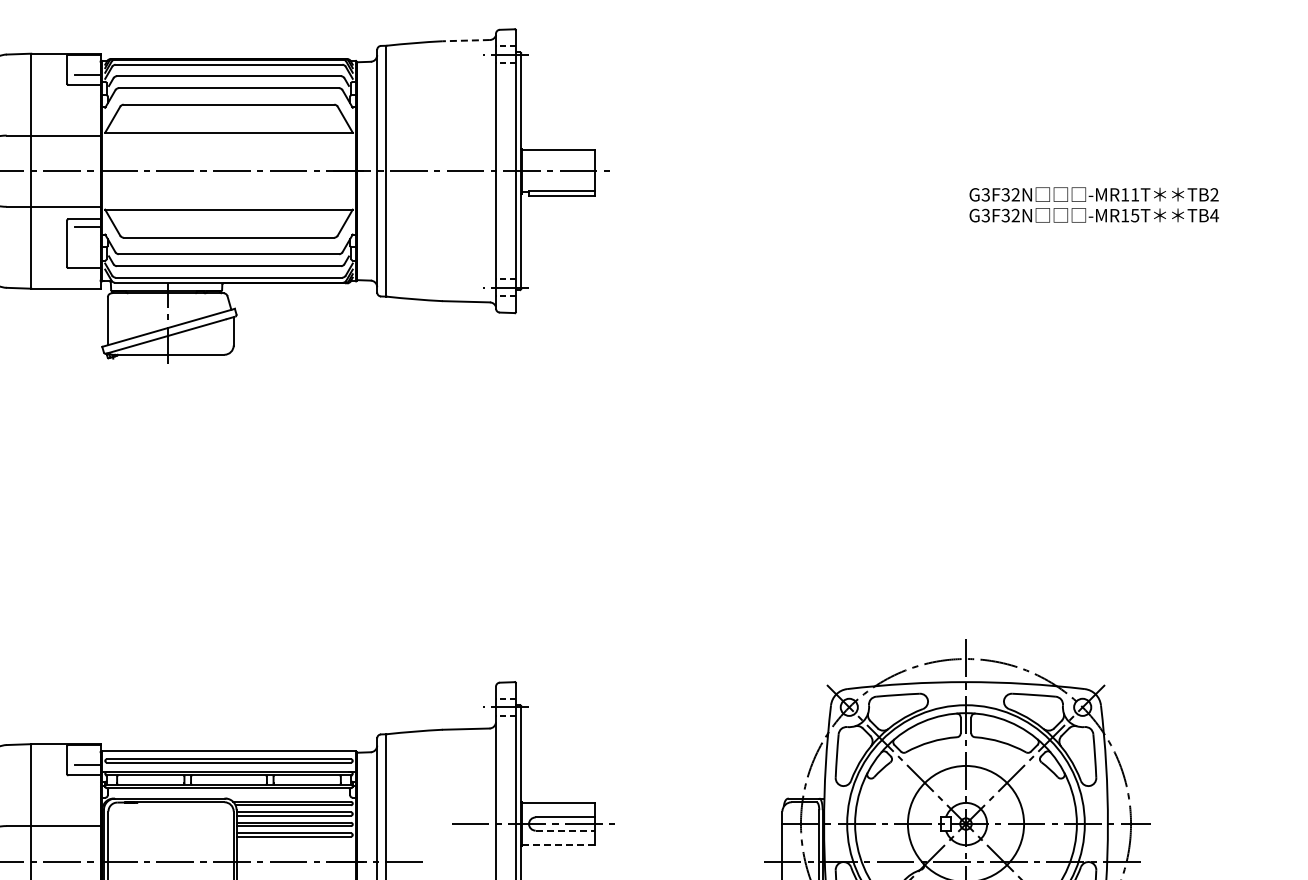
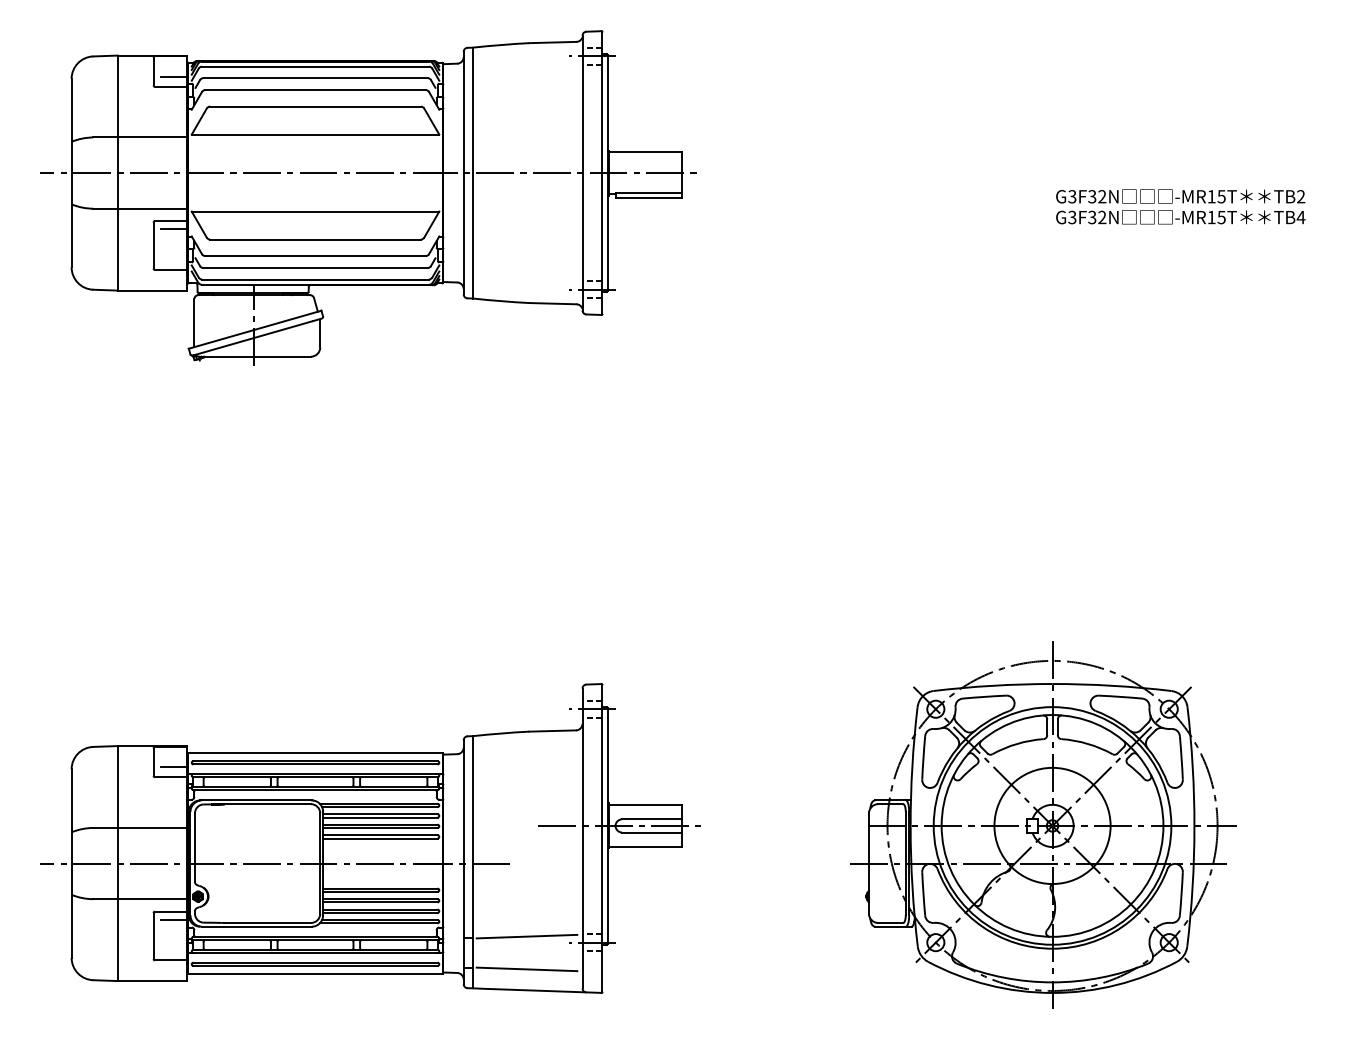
line: (465, 40) -> (552, 42), dashed -> solid
text: (1134, 194) -> (1221, 196), -MR11T -> -MR15T
line: (564, 830) -> (651, 832), dashed -> solid
line: (558, 845) -> (645, 847), dashed -> solid

